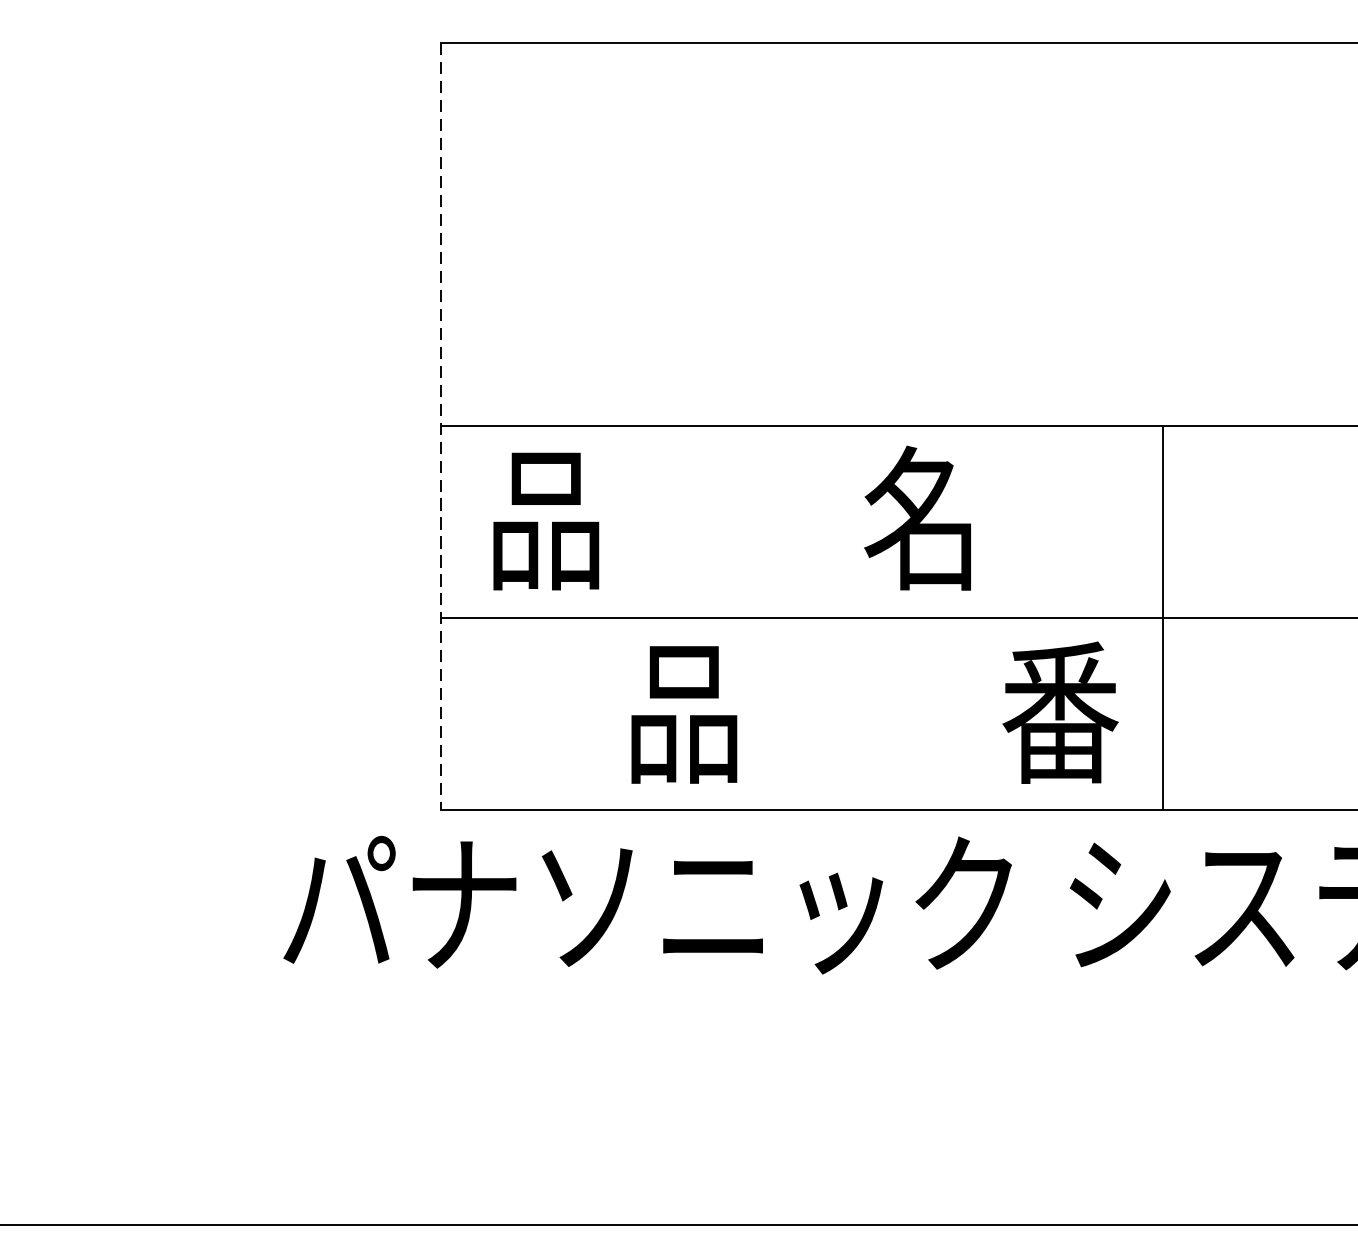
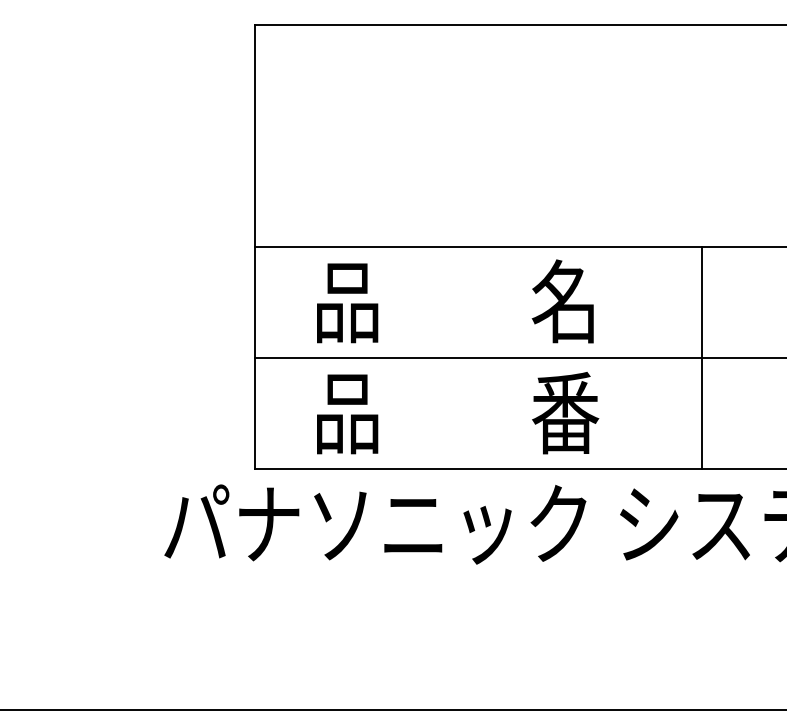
line: (440, 426) -> (255, 247), dashed -> solid
text: (732, 518) -> (455, 301), moved
line: (1162, 618) -> (701, 358), moved
text: (875, 713) -> (458, 413), moved

